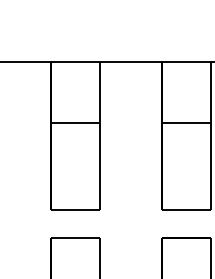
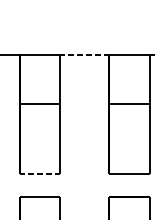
line: (130, 62) -> (84, 54), solid -> dashed
line: (75, 209) -> (39, 173), solid -> dashed

